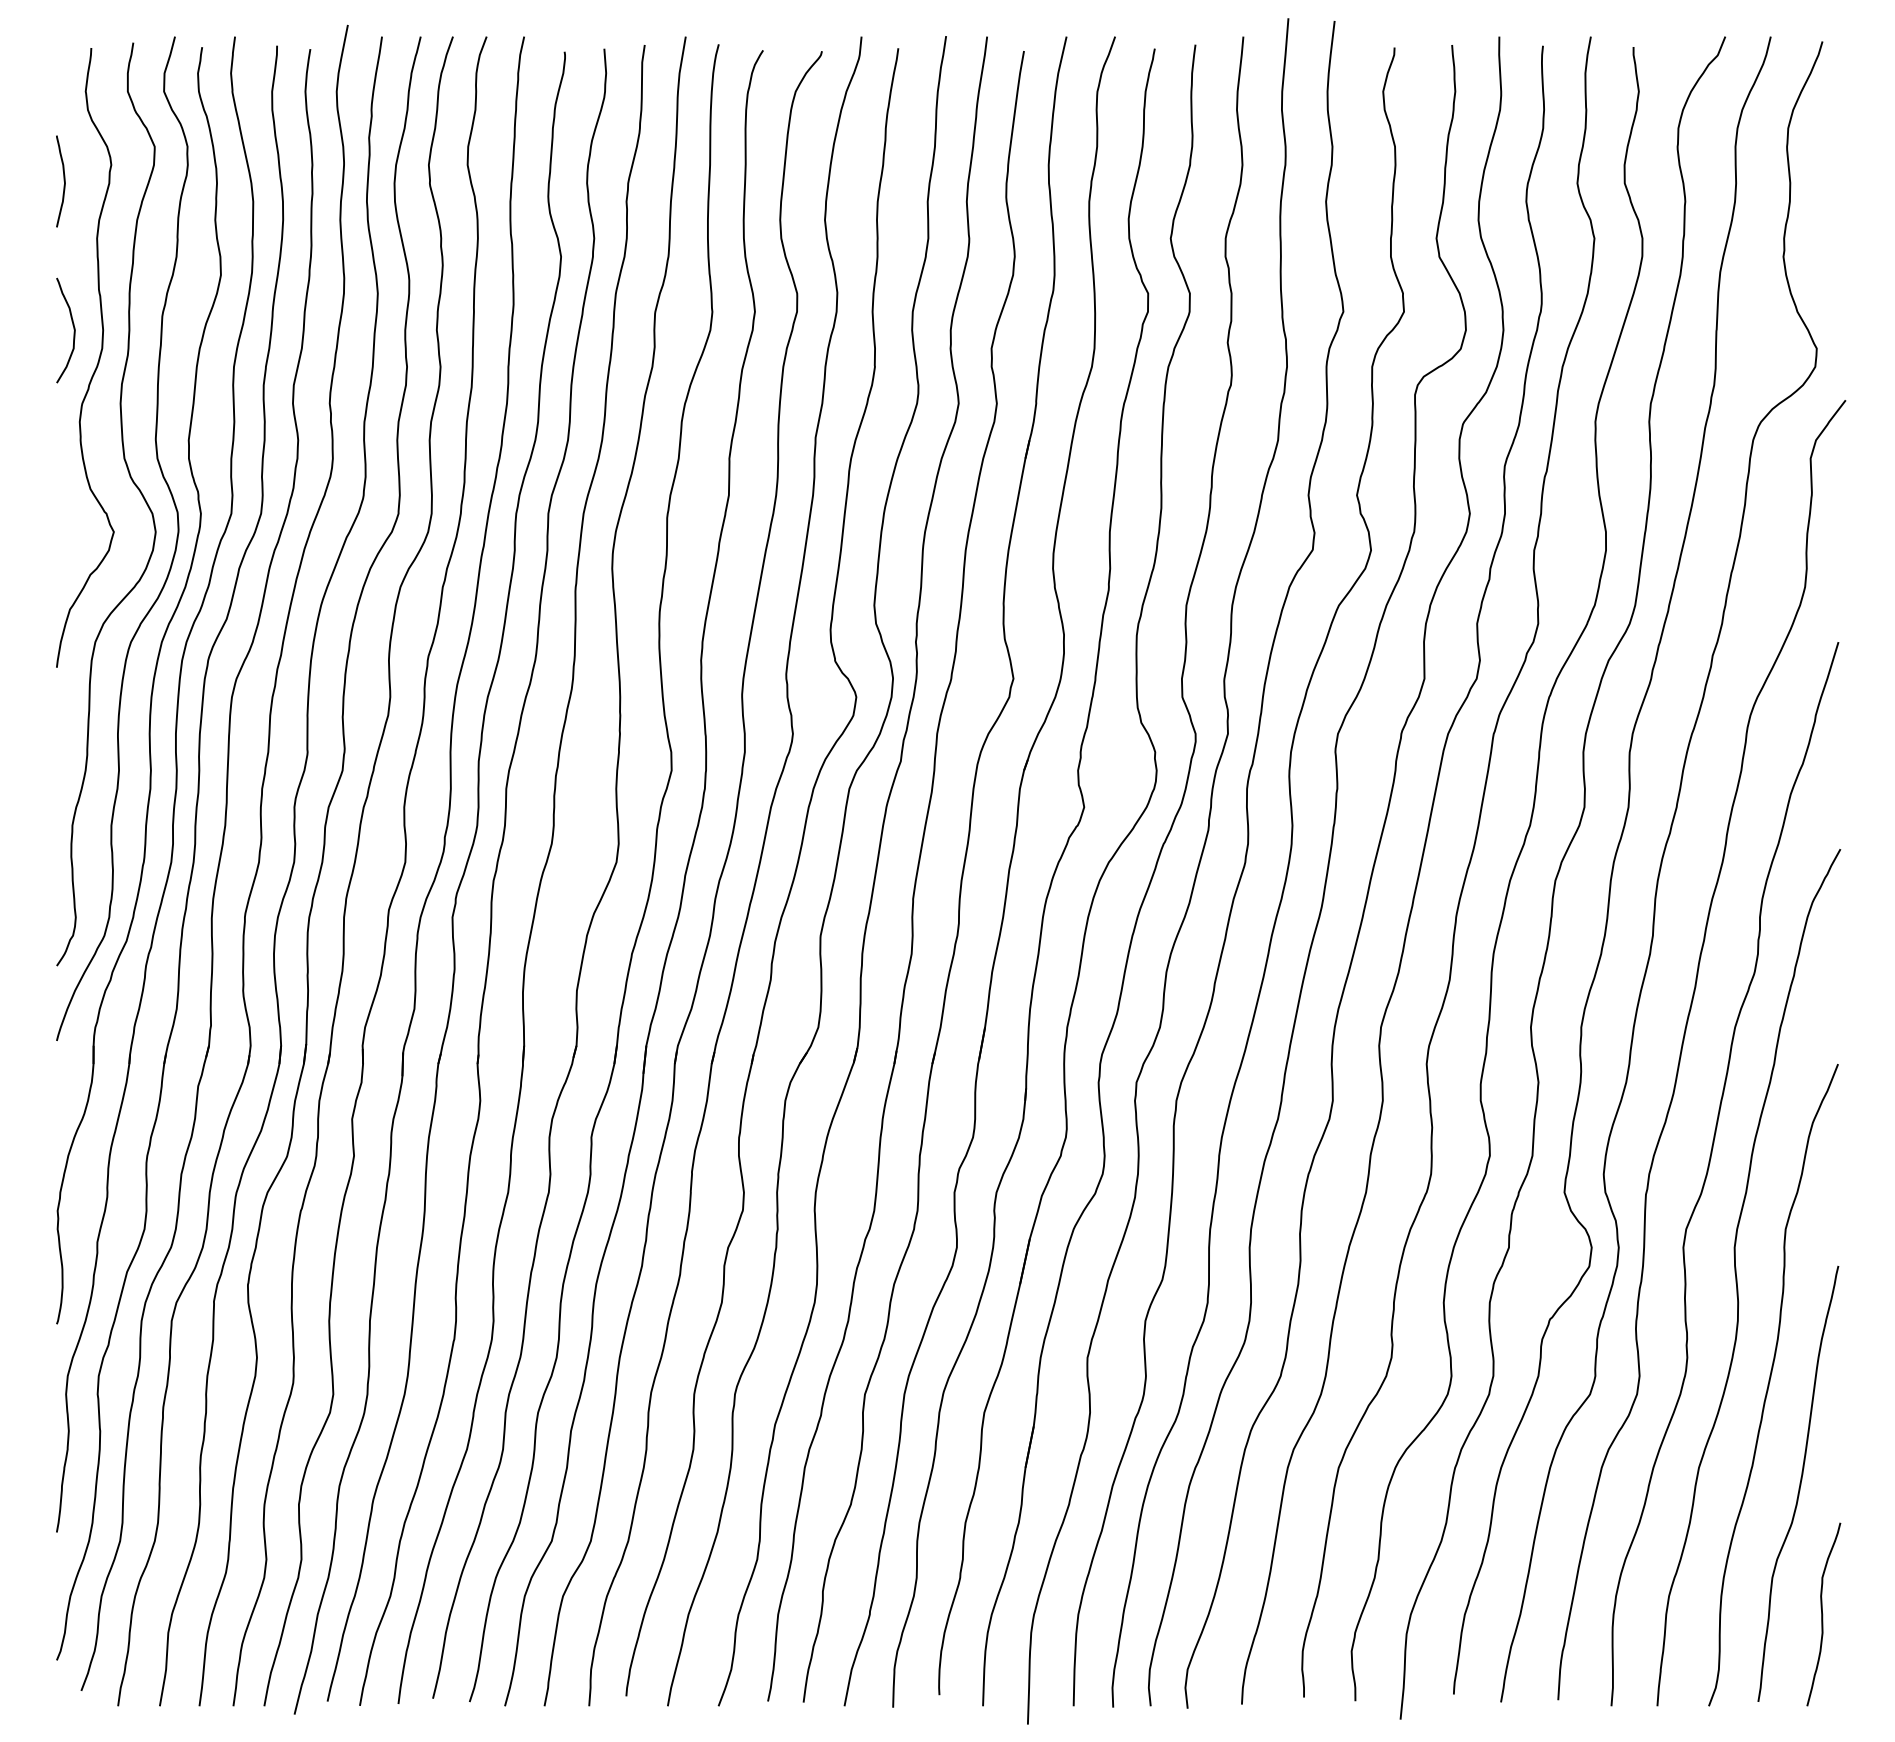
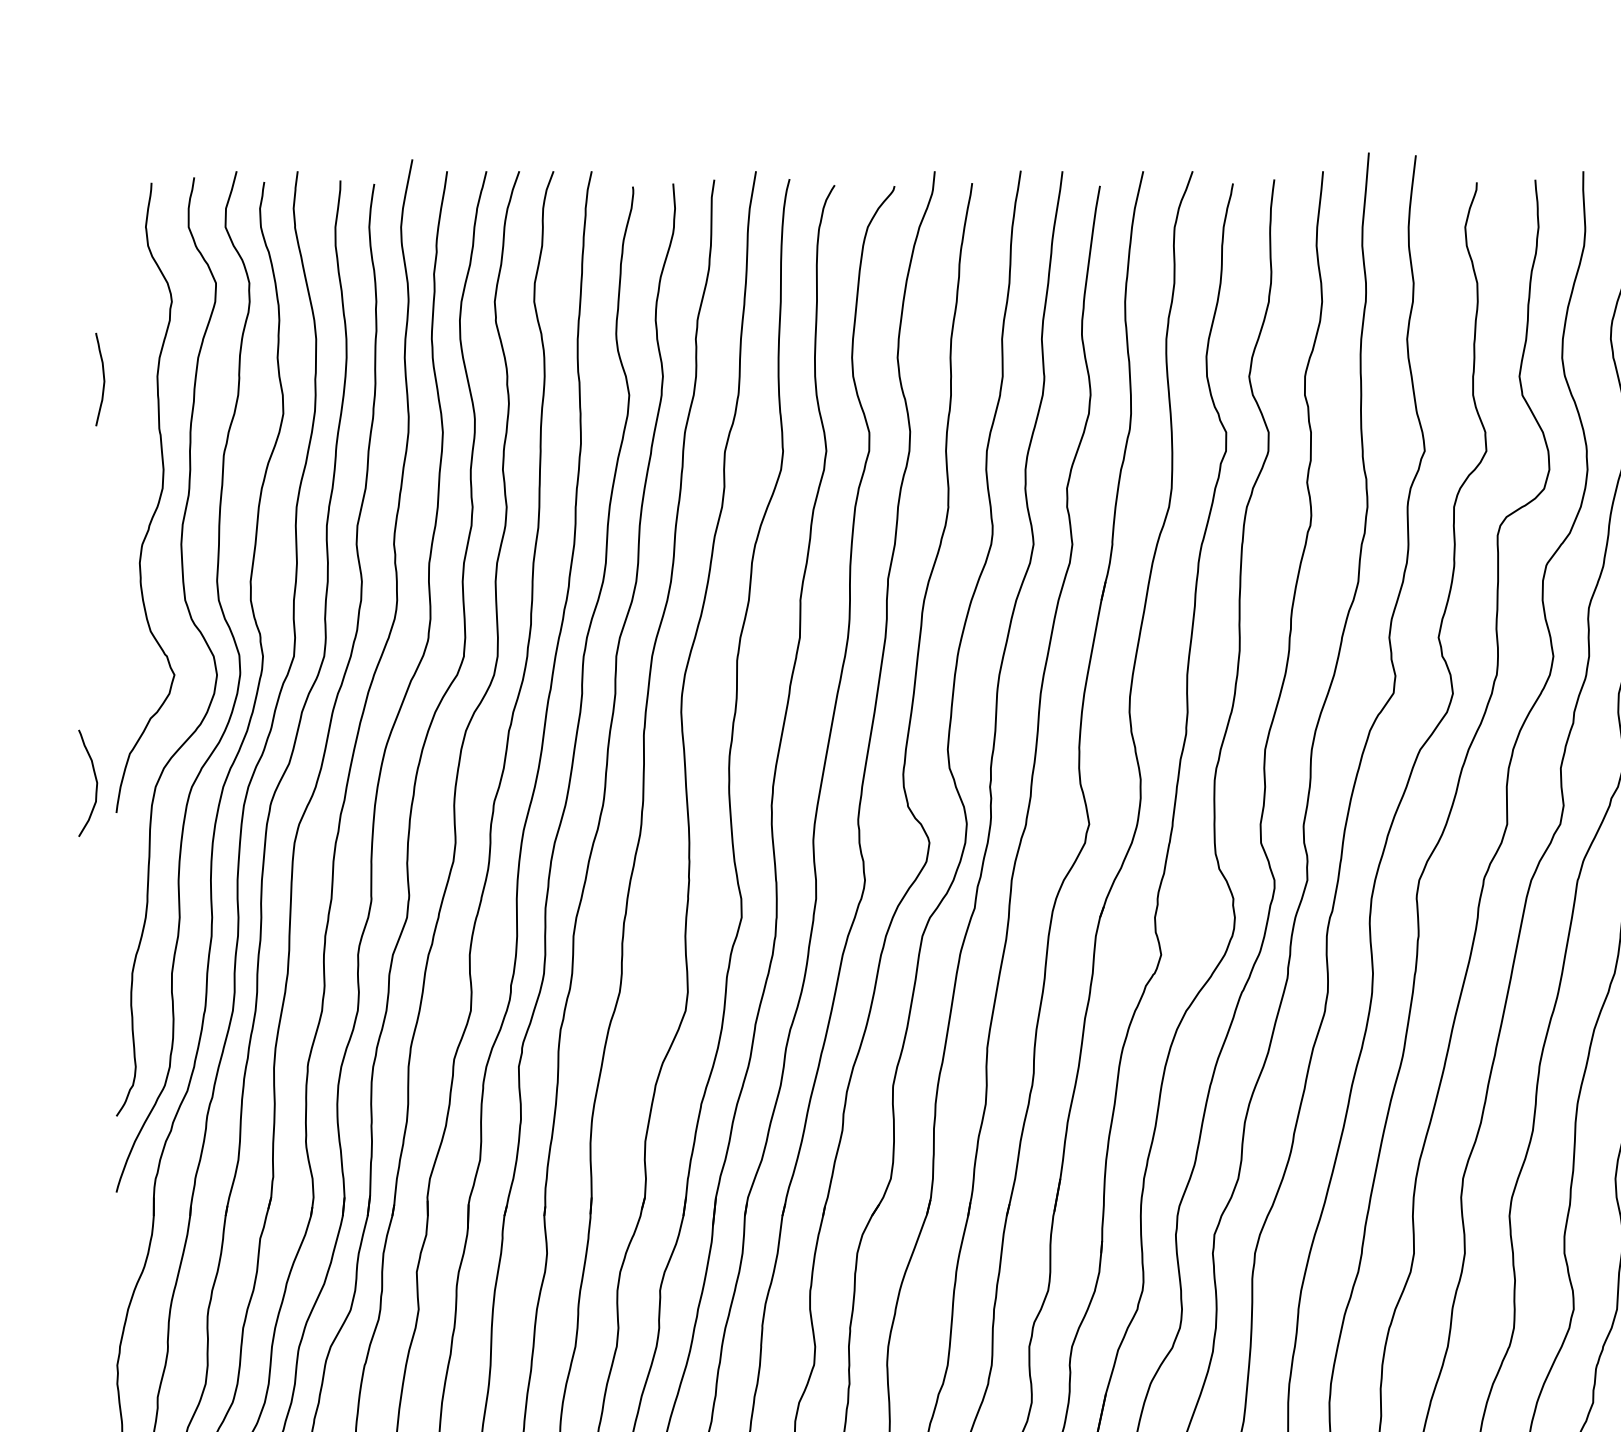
curve: (63, 181) -> (102, 379), moved
curve: (73, 329) -> (95, 782), moved

